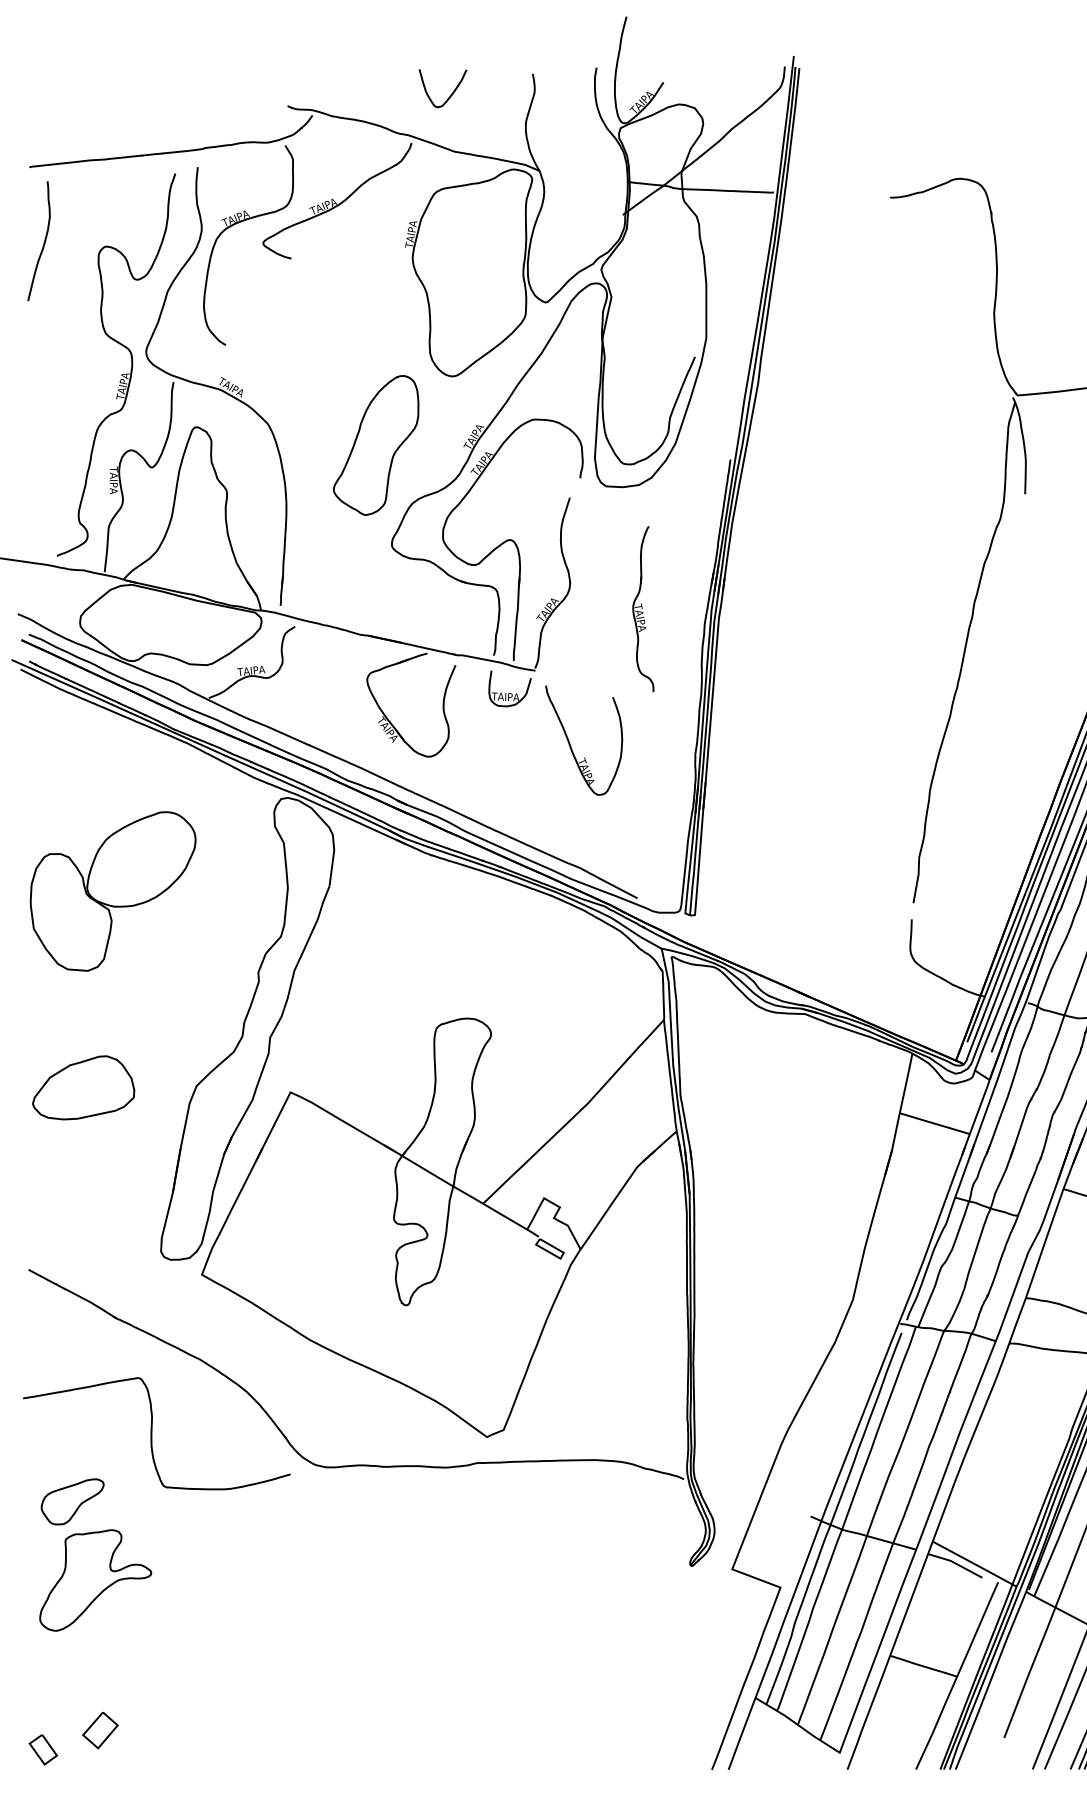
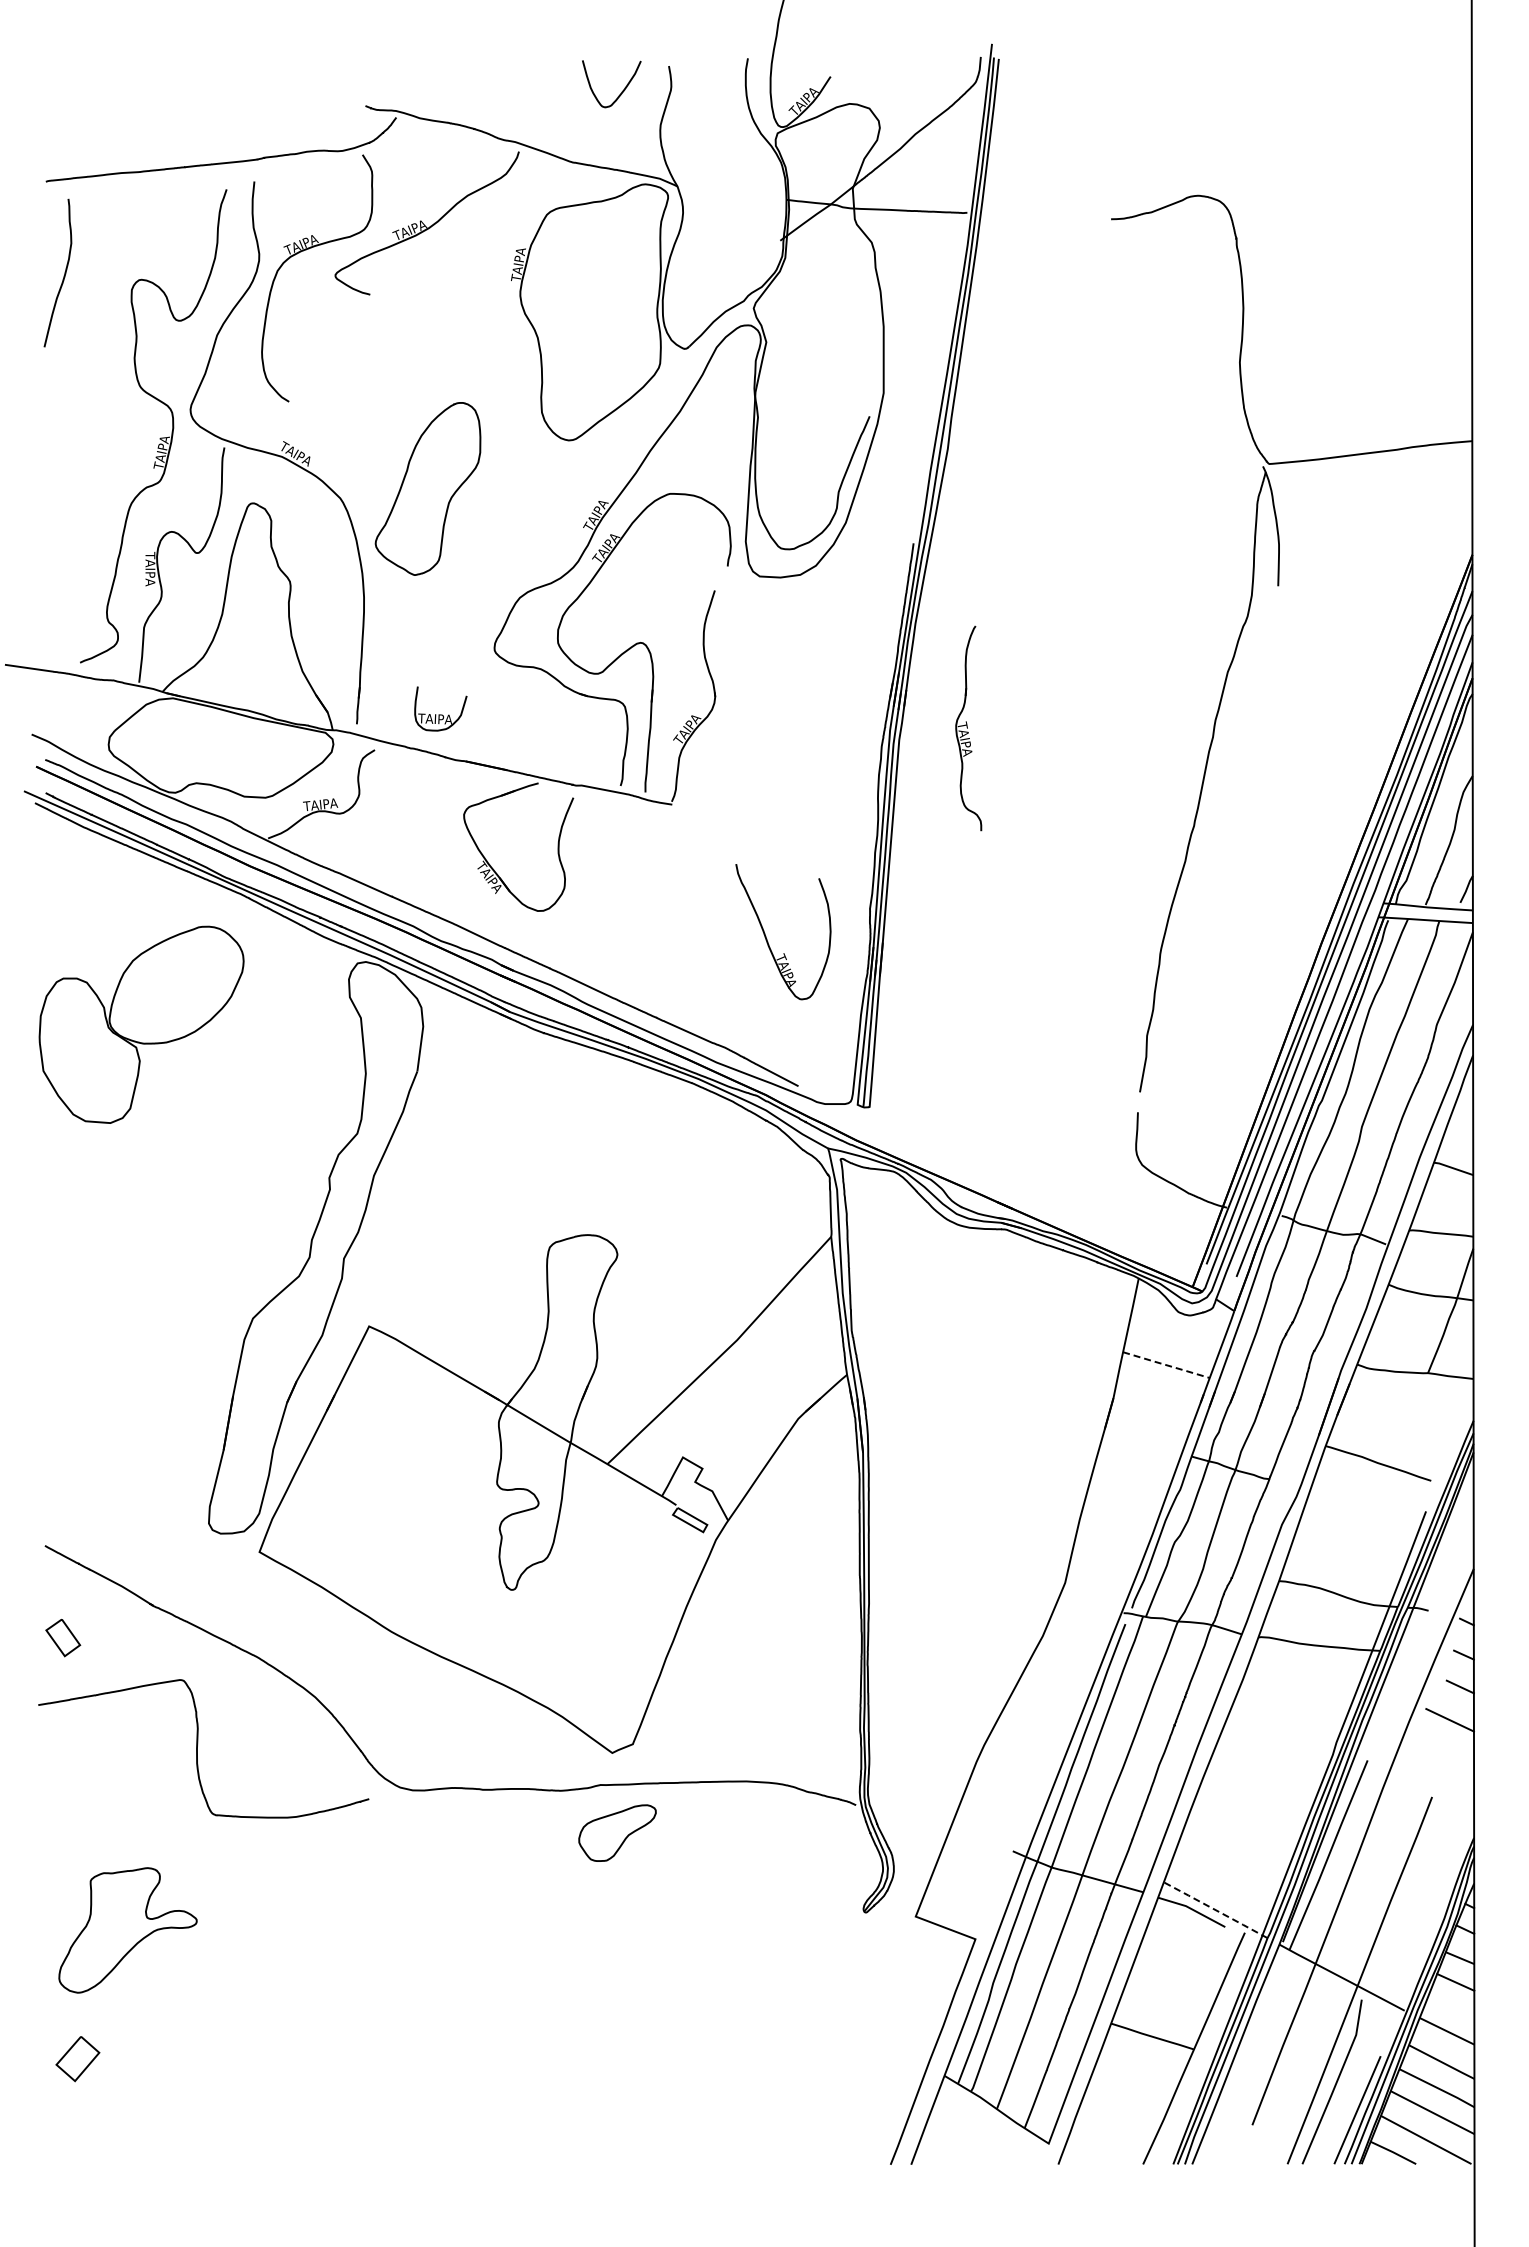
curve: (450, 94) -> (621, 91), moved
part: (375, 445) -> (427, 488), moved
part: (643, 609) -> (968, 728), moved
part: (509, 688) -> (440, 708), moved
part: (570, 744) -> (766, 936), moved
part: (113, 891) -> (141, 1024), moved
part: (83, 1087) -> (112, 1320), removed
line: (935, 1123) -> (1167, 1365), solid -> dashed
part: (72, 1501) -> (617, 1832), moved
line: (974, 1563) -> (1215, 1909), solid -> dashed
part: (100, 1730) -> (77, 2059), moved
part: (43, 1750) -> (63, 1638), moved

